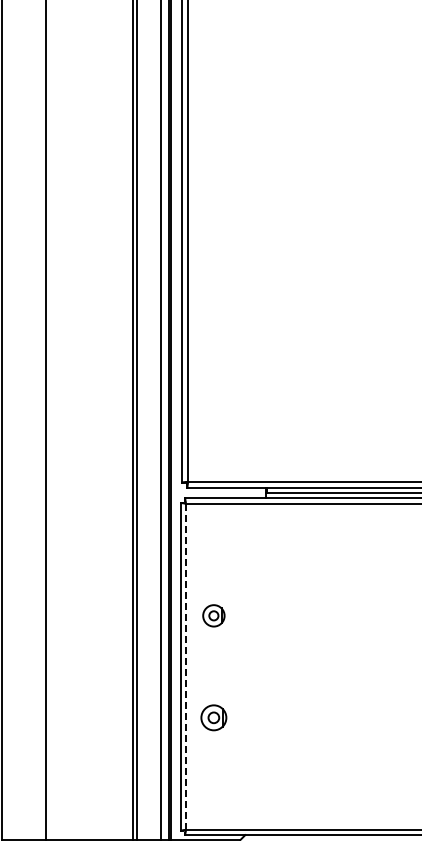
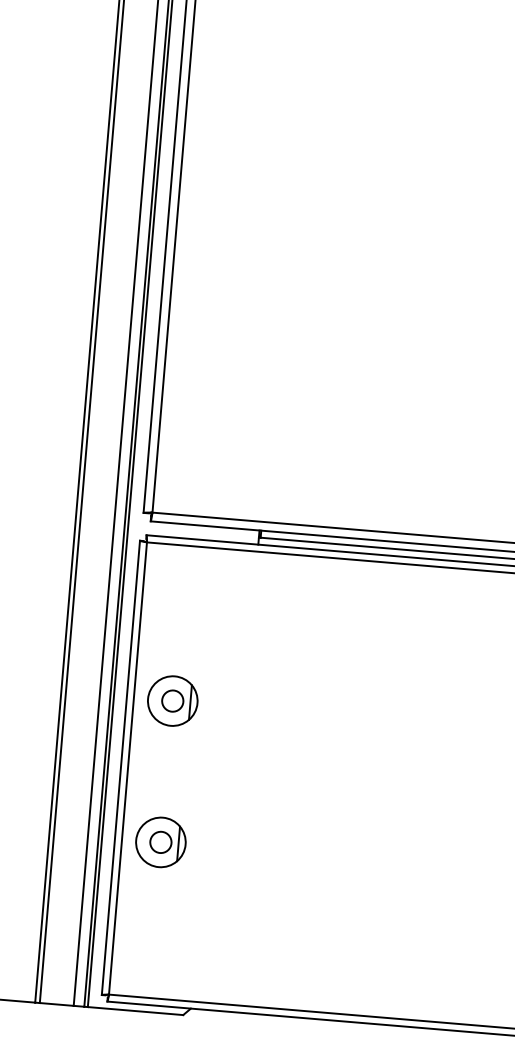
part: (213, 615) -> (172, 700), size x1.67
line: (185, 667) -> (127, 769), dashed -> solid
part: (213, 717) -> (160, 841), size x1.43

